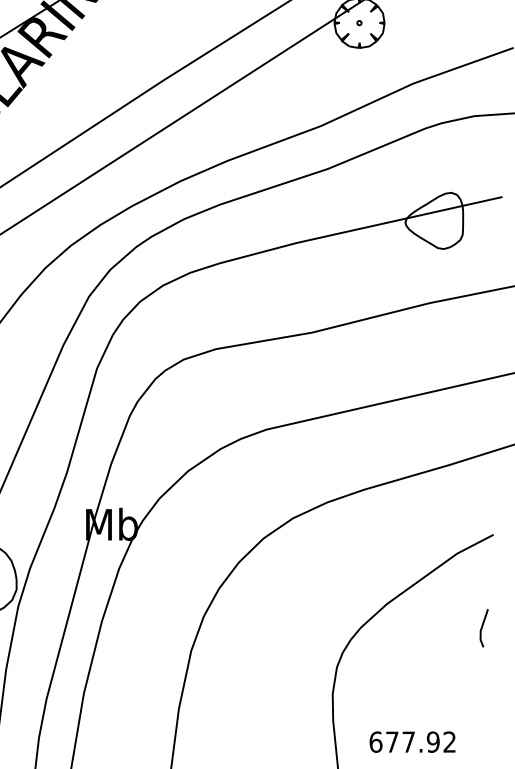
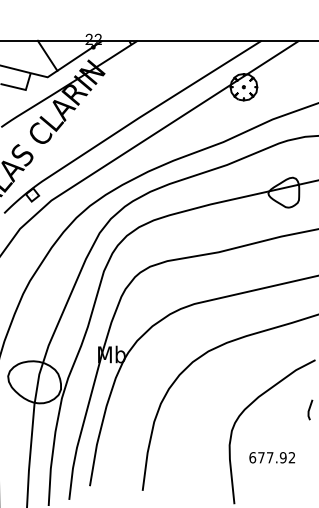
text: (411, 741) -> (271, 457), moved

